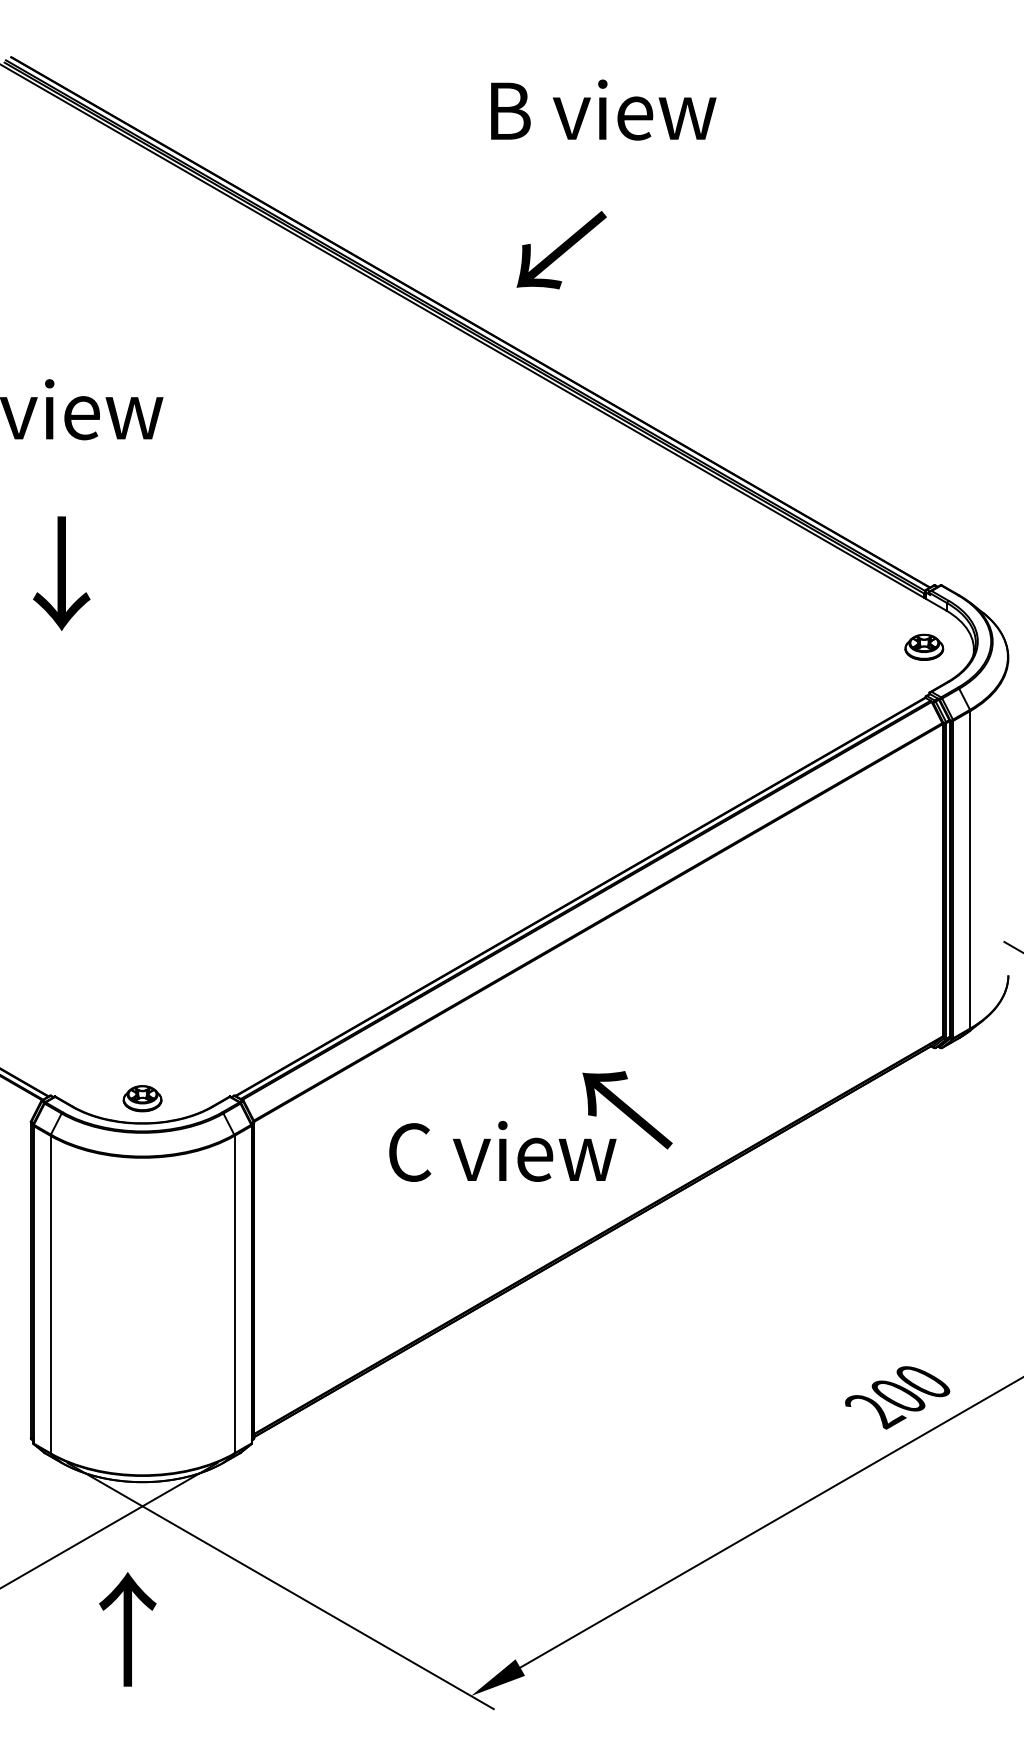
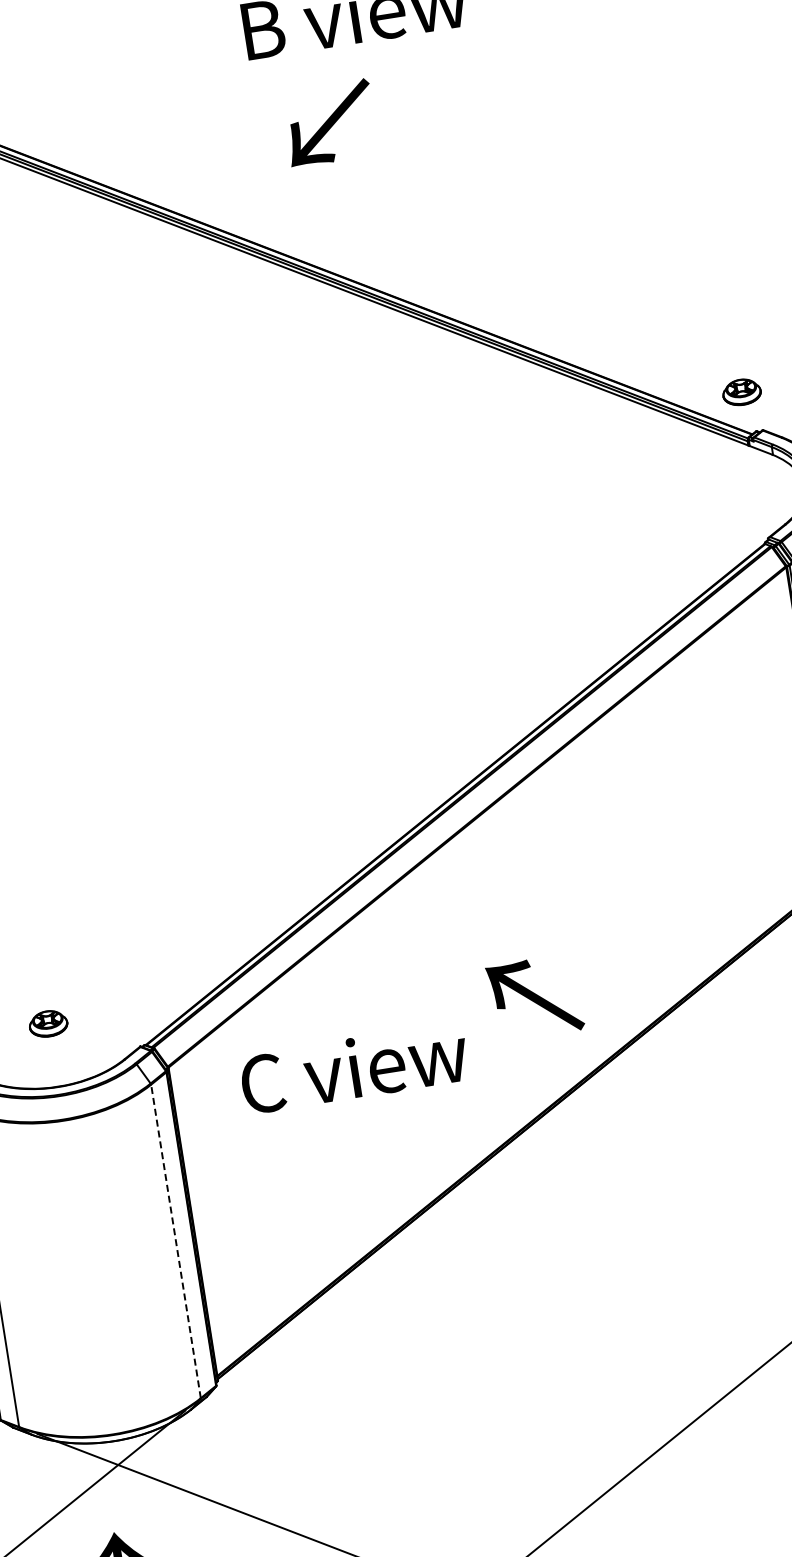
text: (561, 250) -> (329, 123), moved
part: (924, 646) -> (741, 391), moved
part: (142, 1098) -> (48, 1023), moved
text: (502, 1150) -> (353, 1067), moved
line: (234, 1294) -> (175, 1241), solid -> dashed

